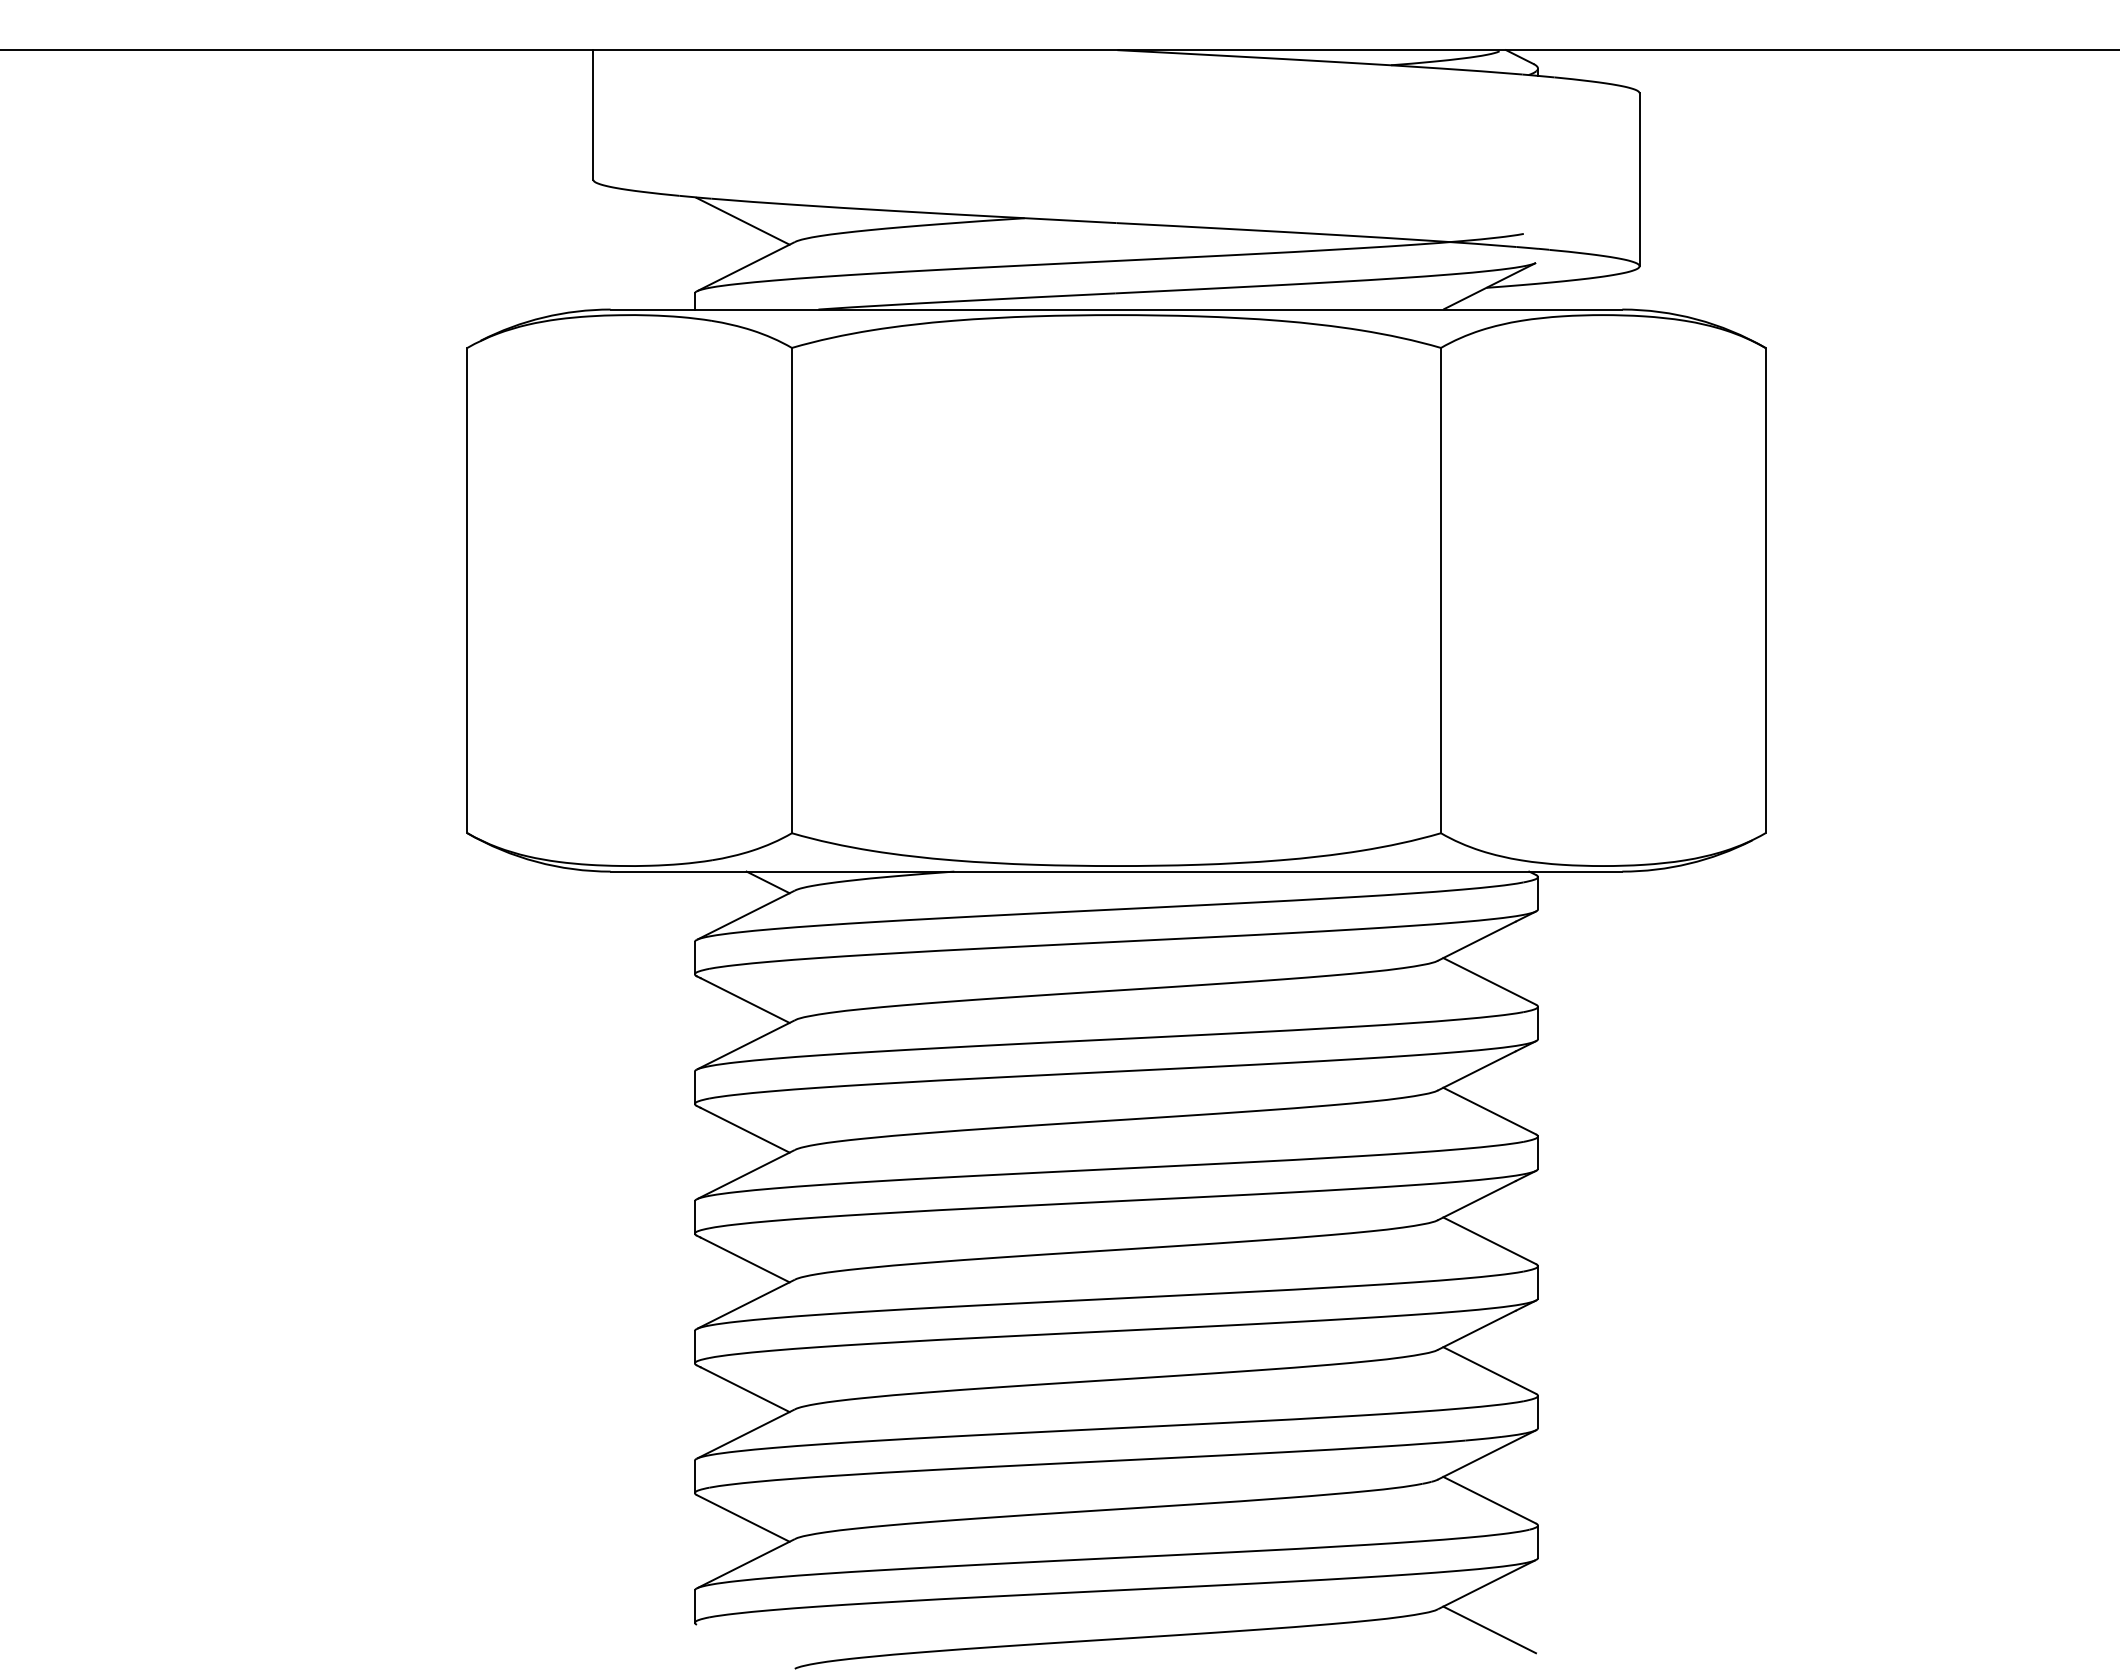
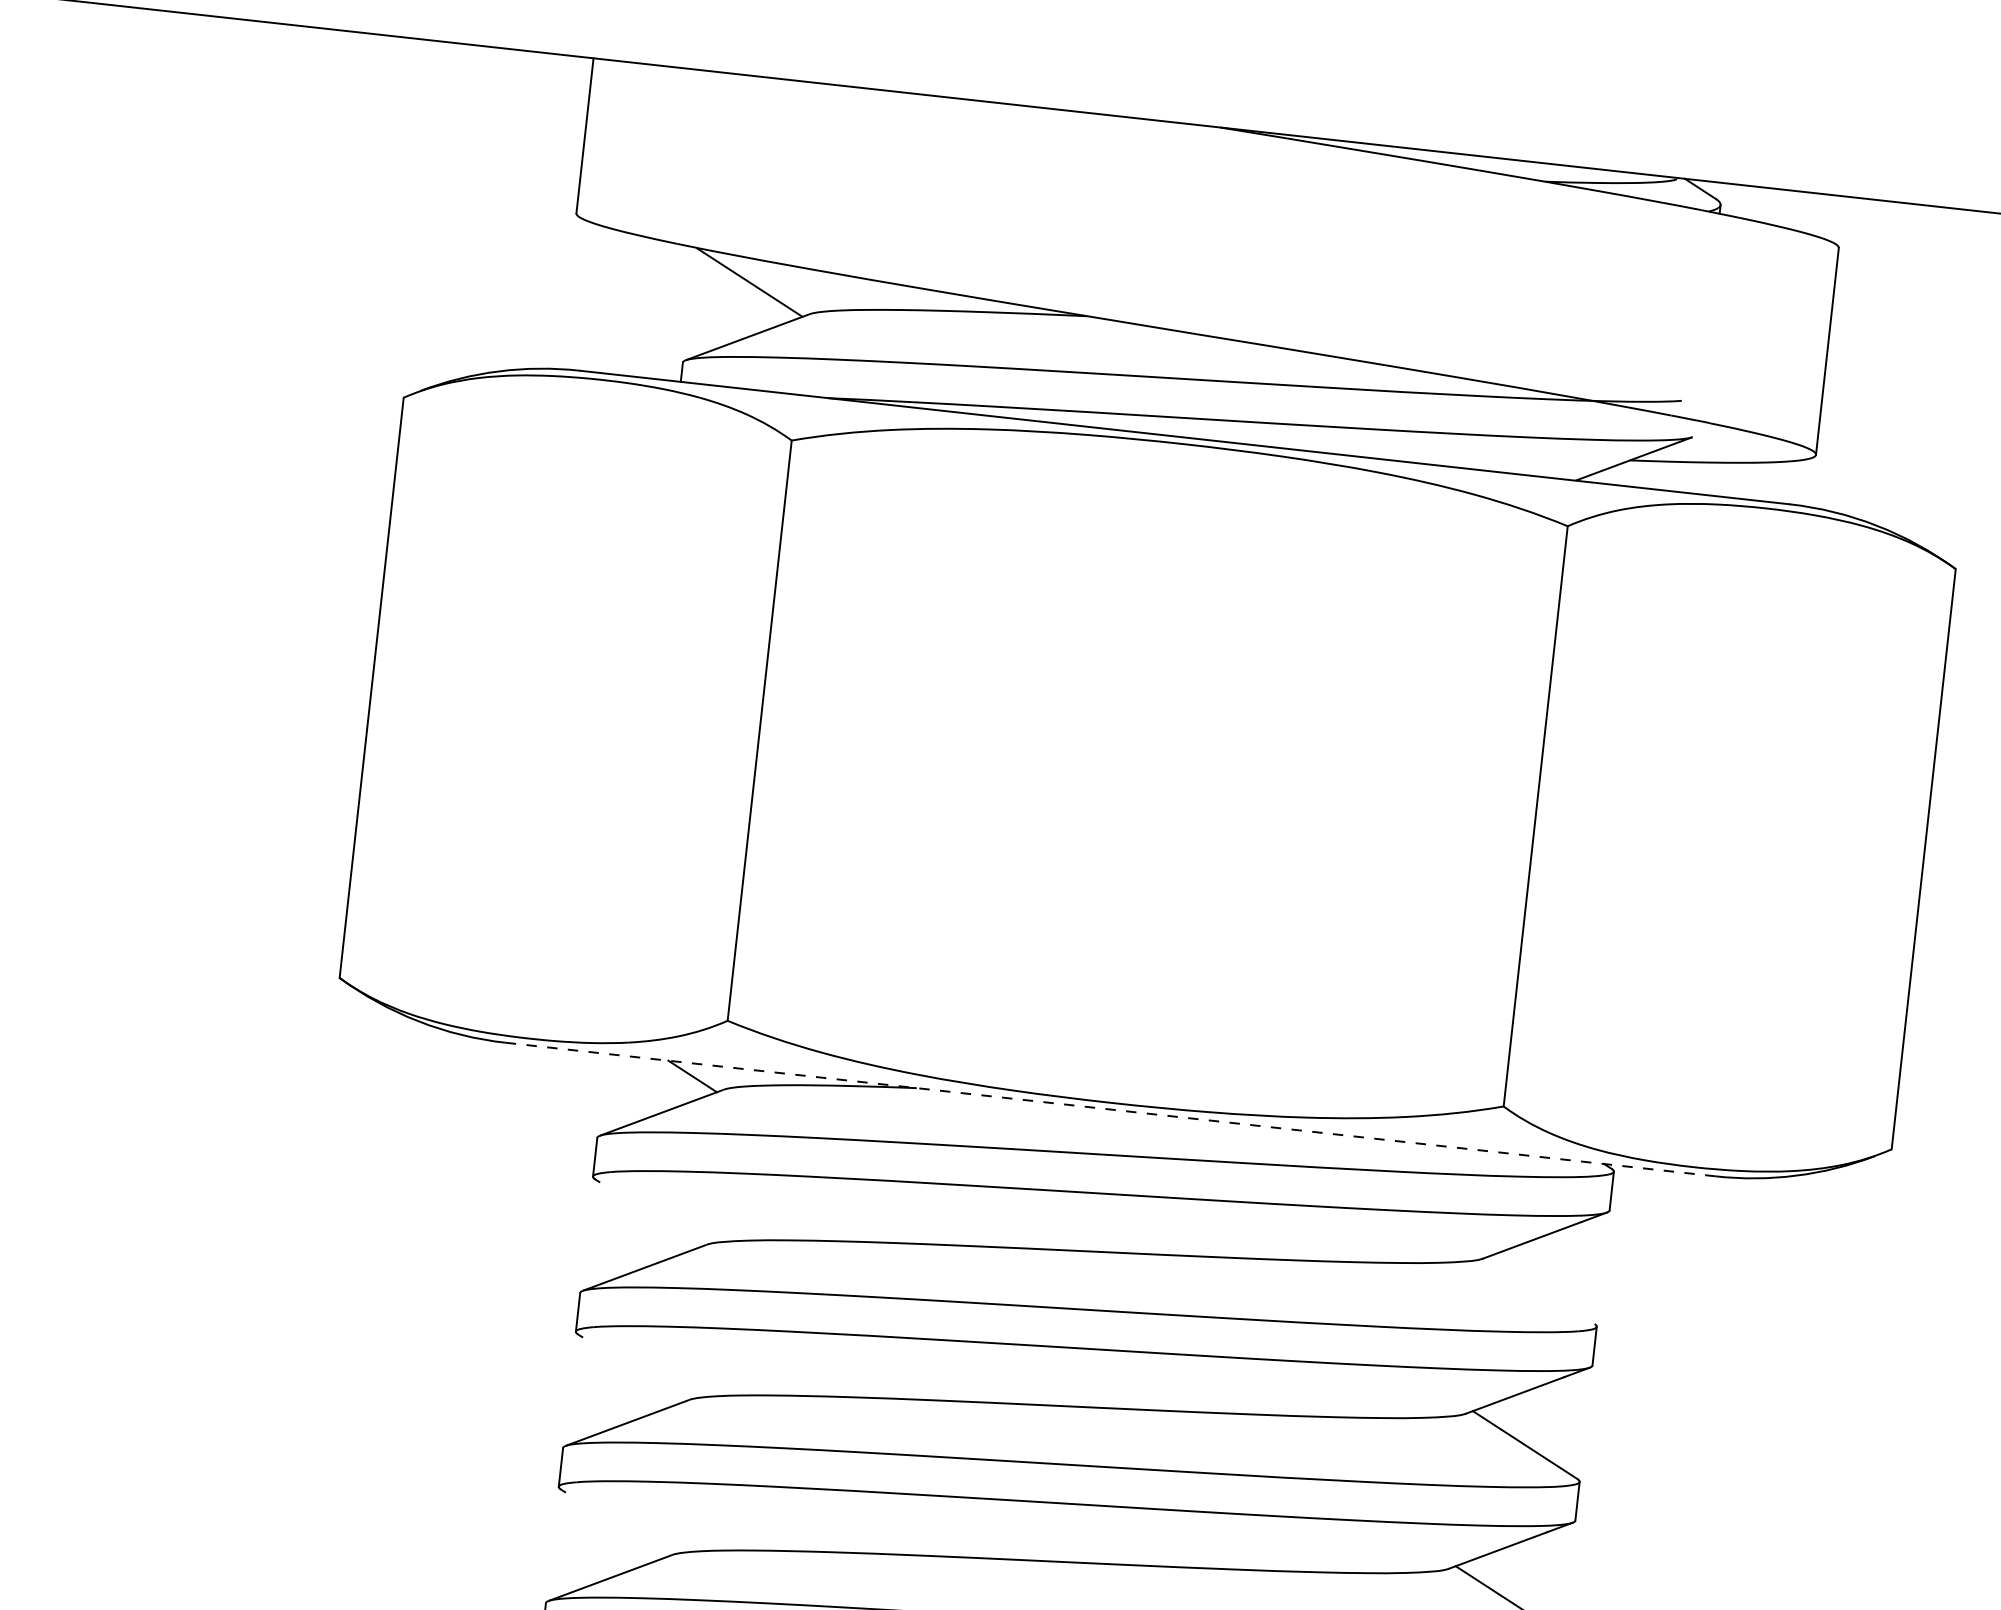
line: (1116, 871) -> (1110, 1109), solid -> dashed
line: (1489, 981) -> (1542, 1290), removed
line: (744, 1000) -> (648, 1214), removed
line: (744, 1129) -> (631, 1368), removed
line: (744, 1259) -> (614, 1524), removed

